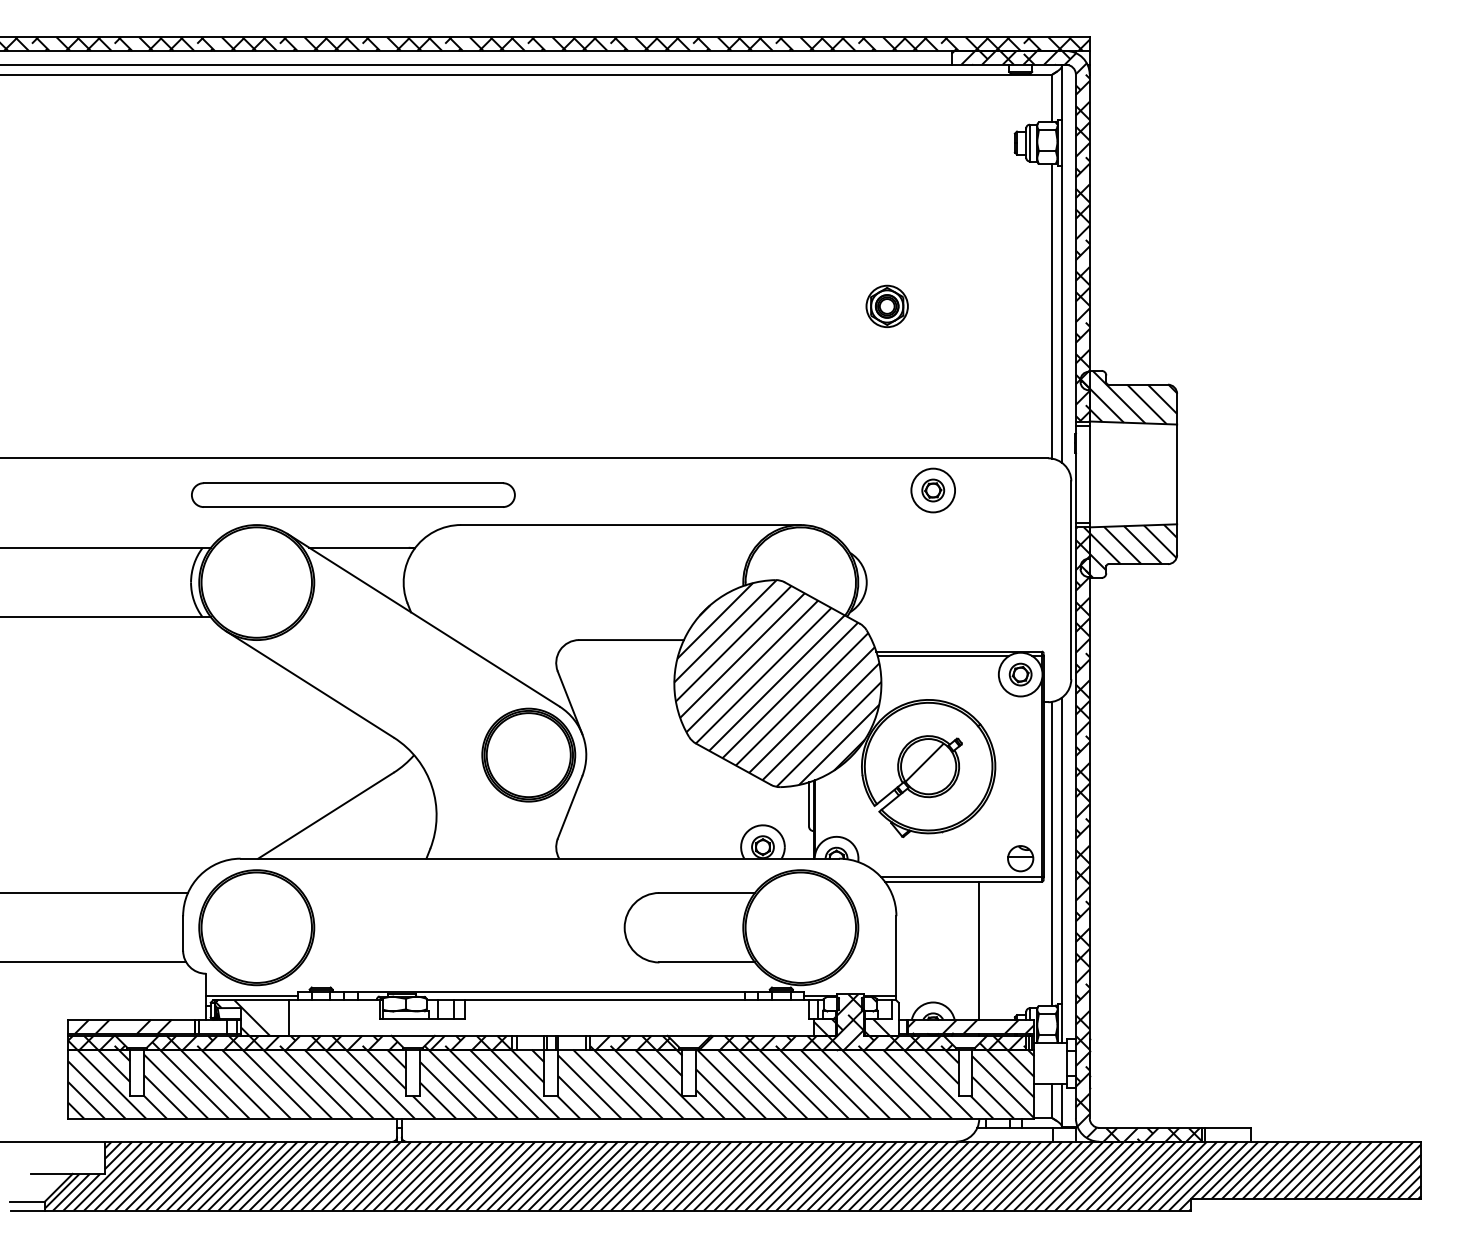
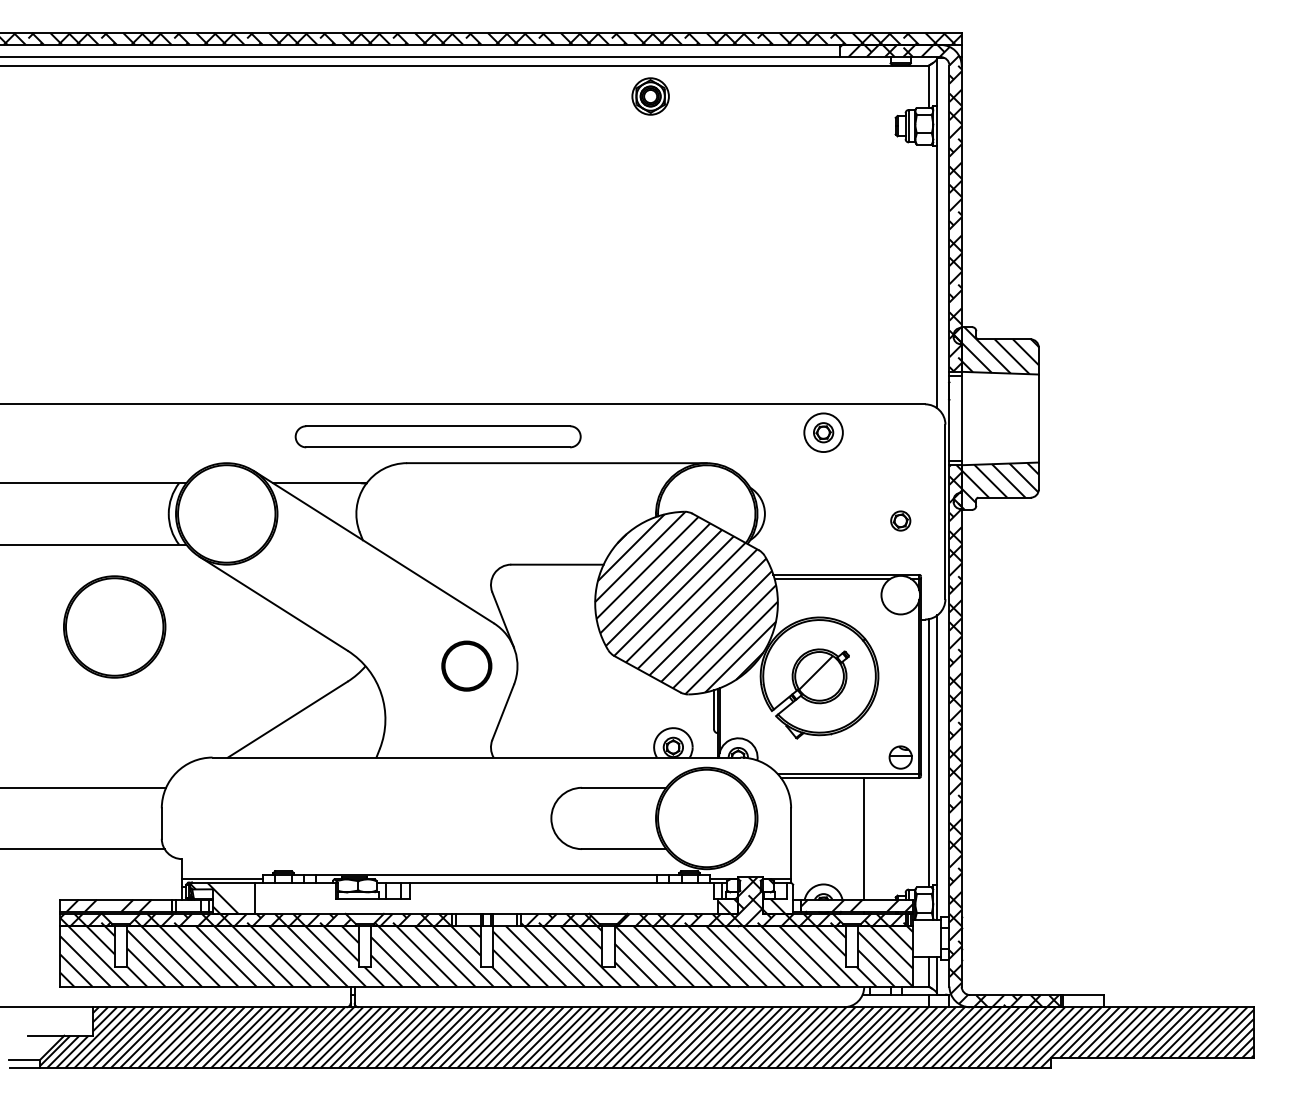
part: (886, 305) -> (650, 95), moved
line: (1052, 311) -> (928, 274), removed
part: (353, 494) -> (438, 436), moved
part: (1020, 674) -> (900, 520), moved
part: (528, 754) -> (466, 665), size x0.6
part: (256, 927) -> (114, 626), moved

